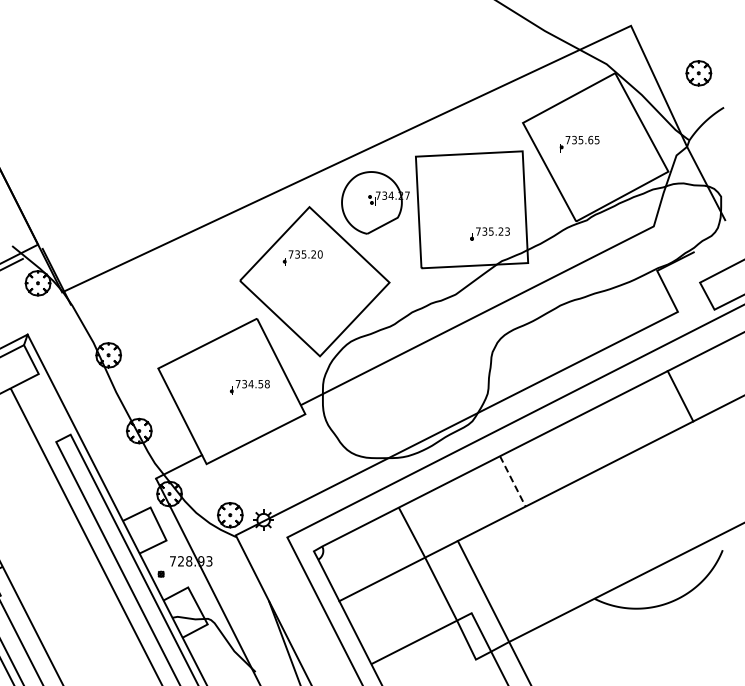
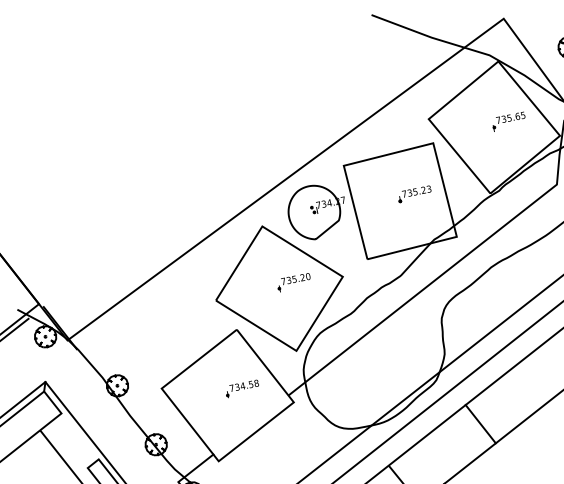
part: (579, 143) -> (508, 121), moved
part: (489, 233) -> (414, 193), moved
part: (302, 257) -> (293, 282), moved
line: (513, 481) -> (481, 424), dashed -> solid

